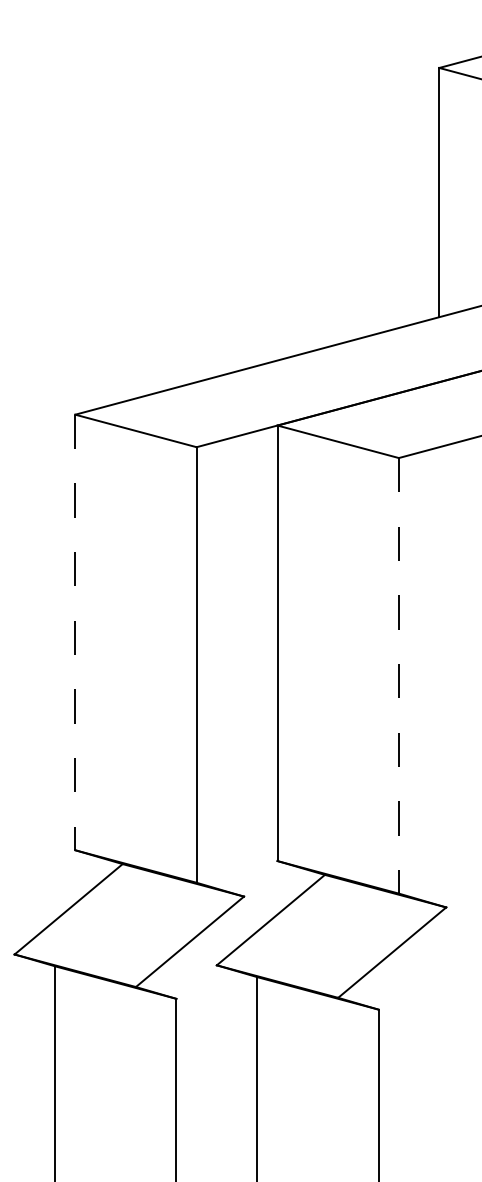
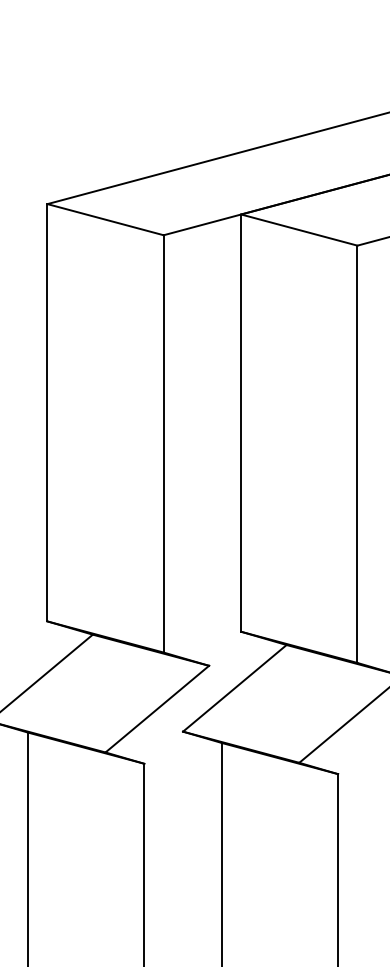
line: (75, 632) -> (47, 412), dashed -> solid
line: (398, 675) -> (357, 453), dashed -> solid

